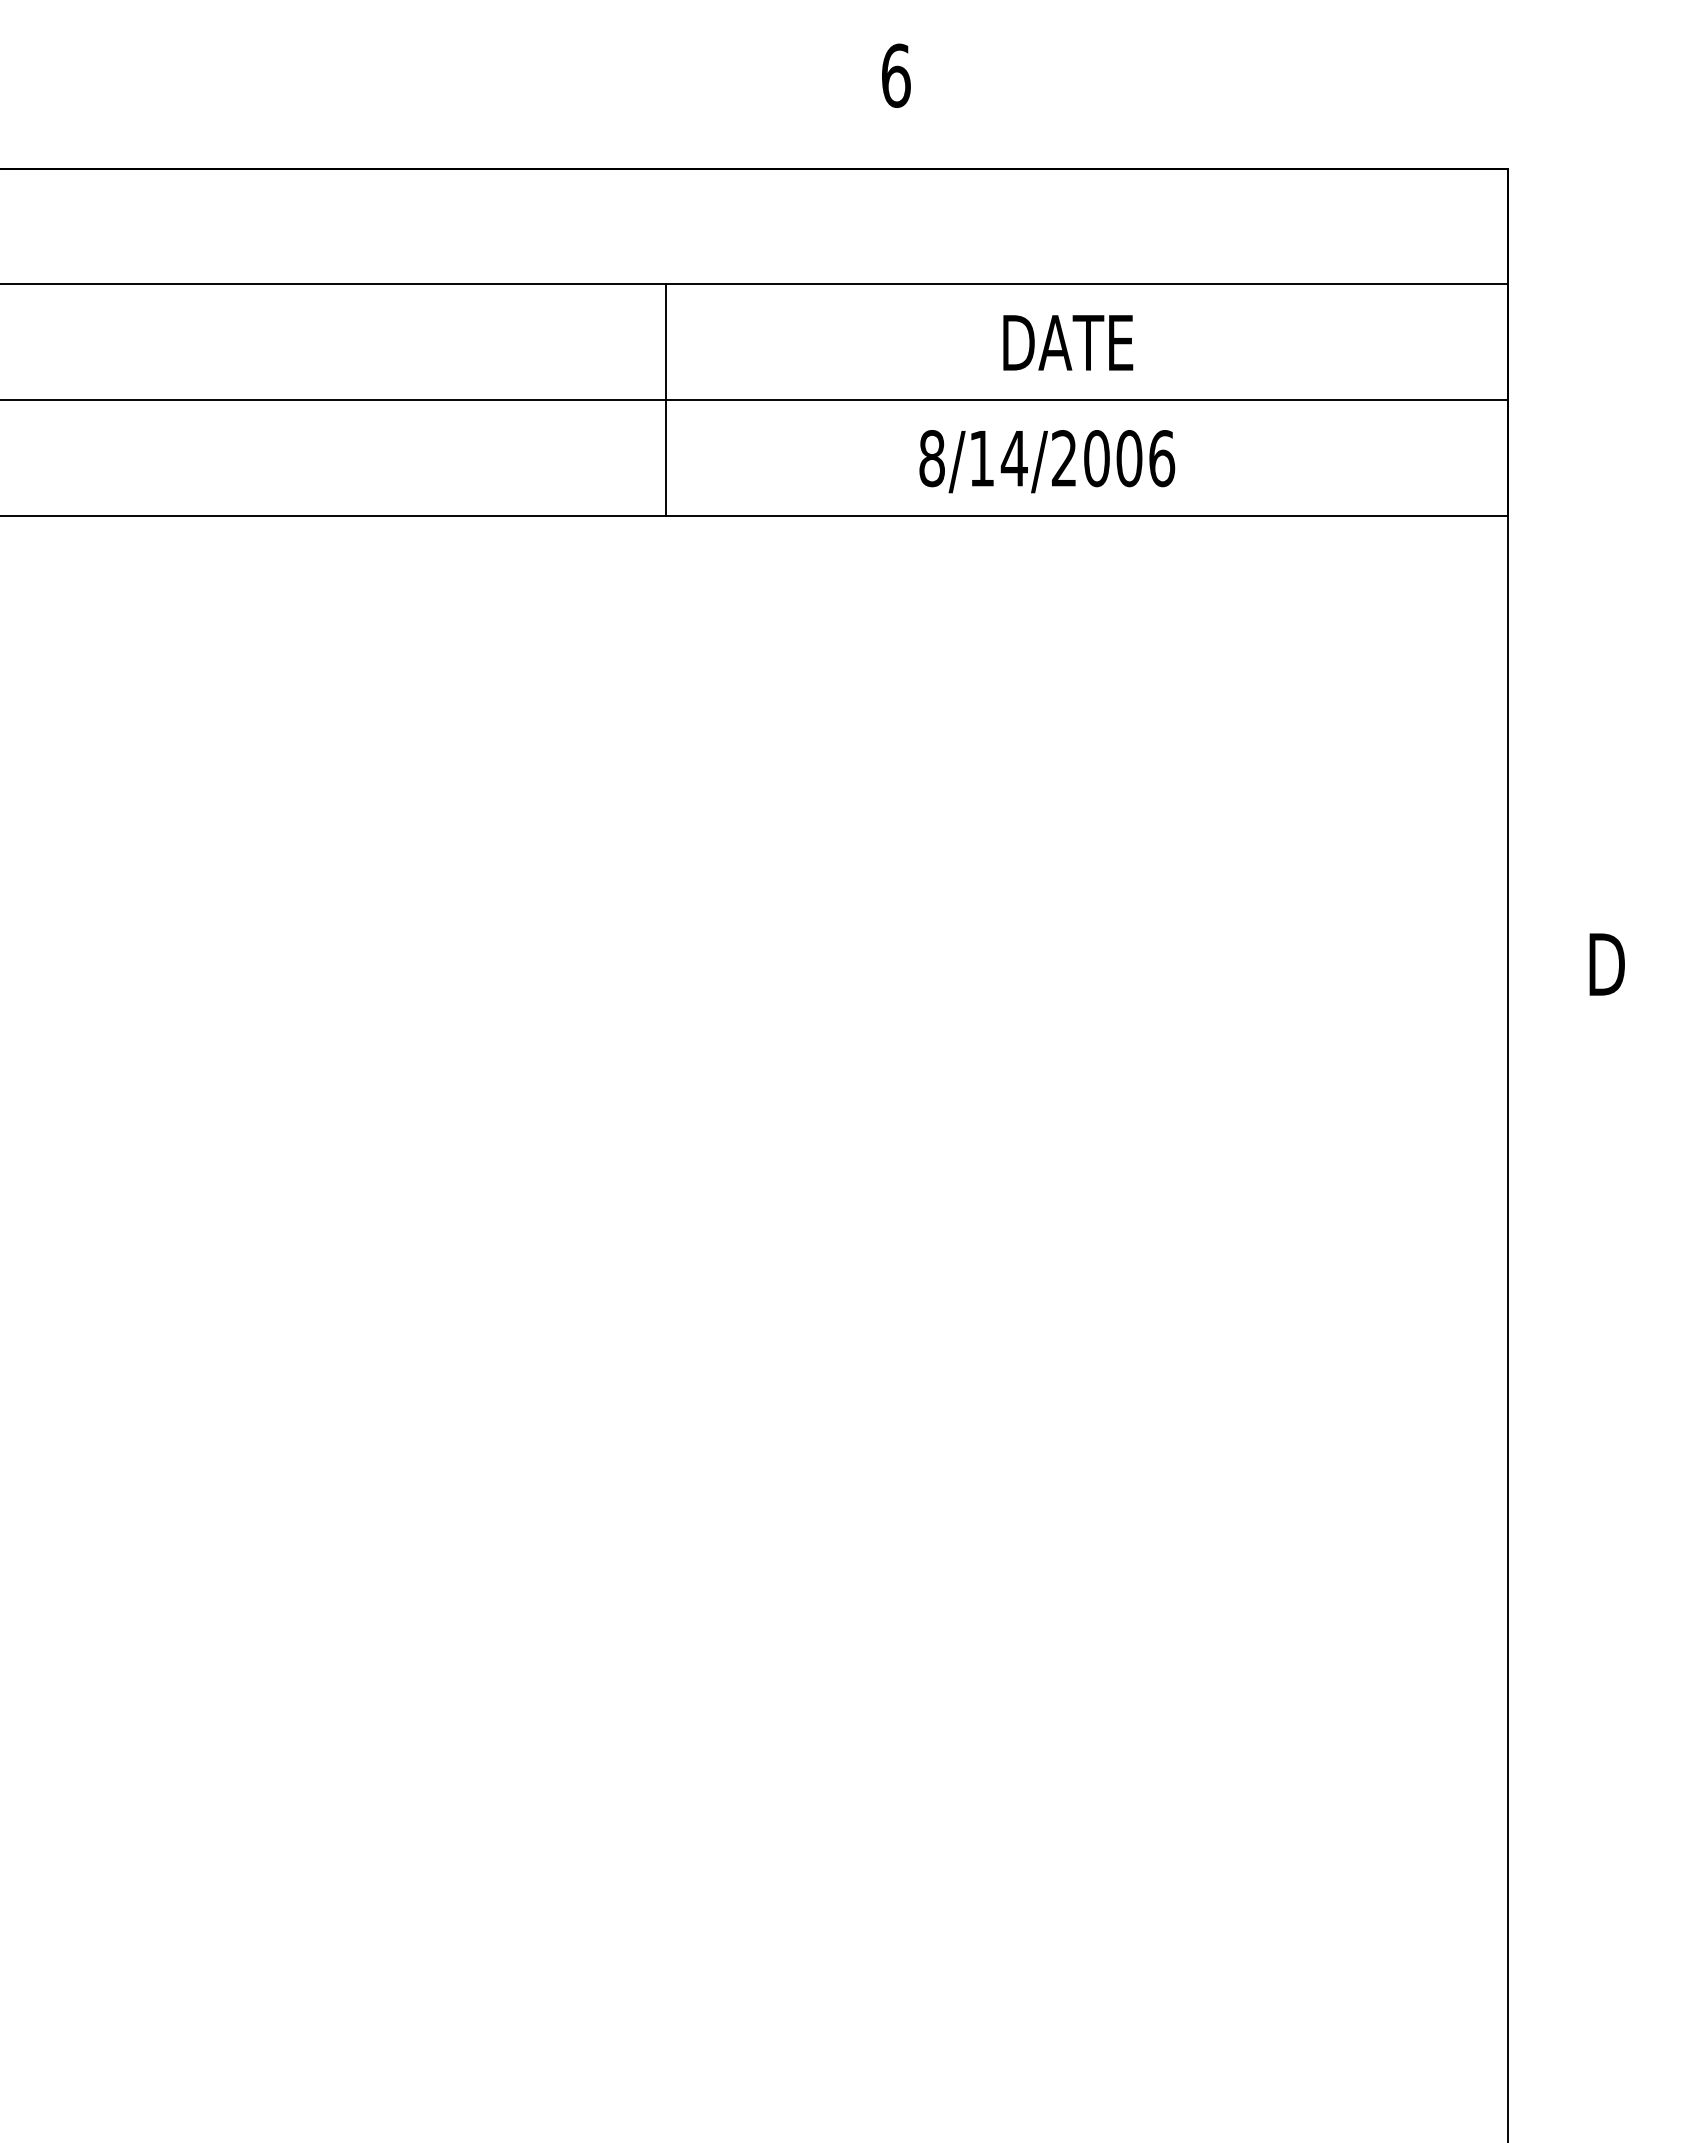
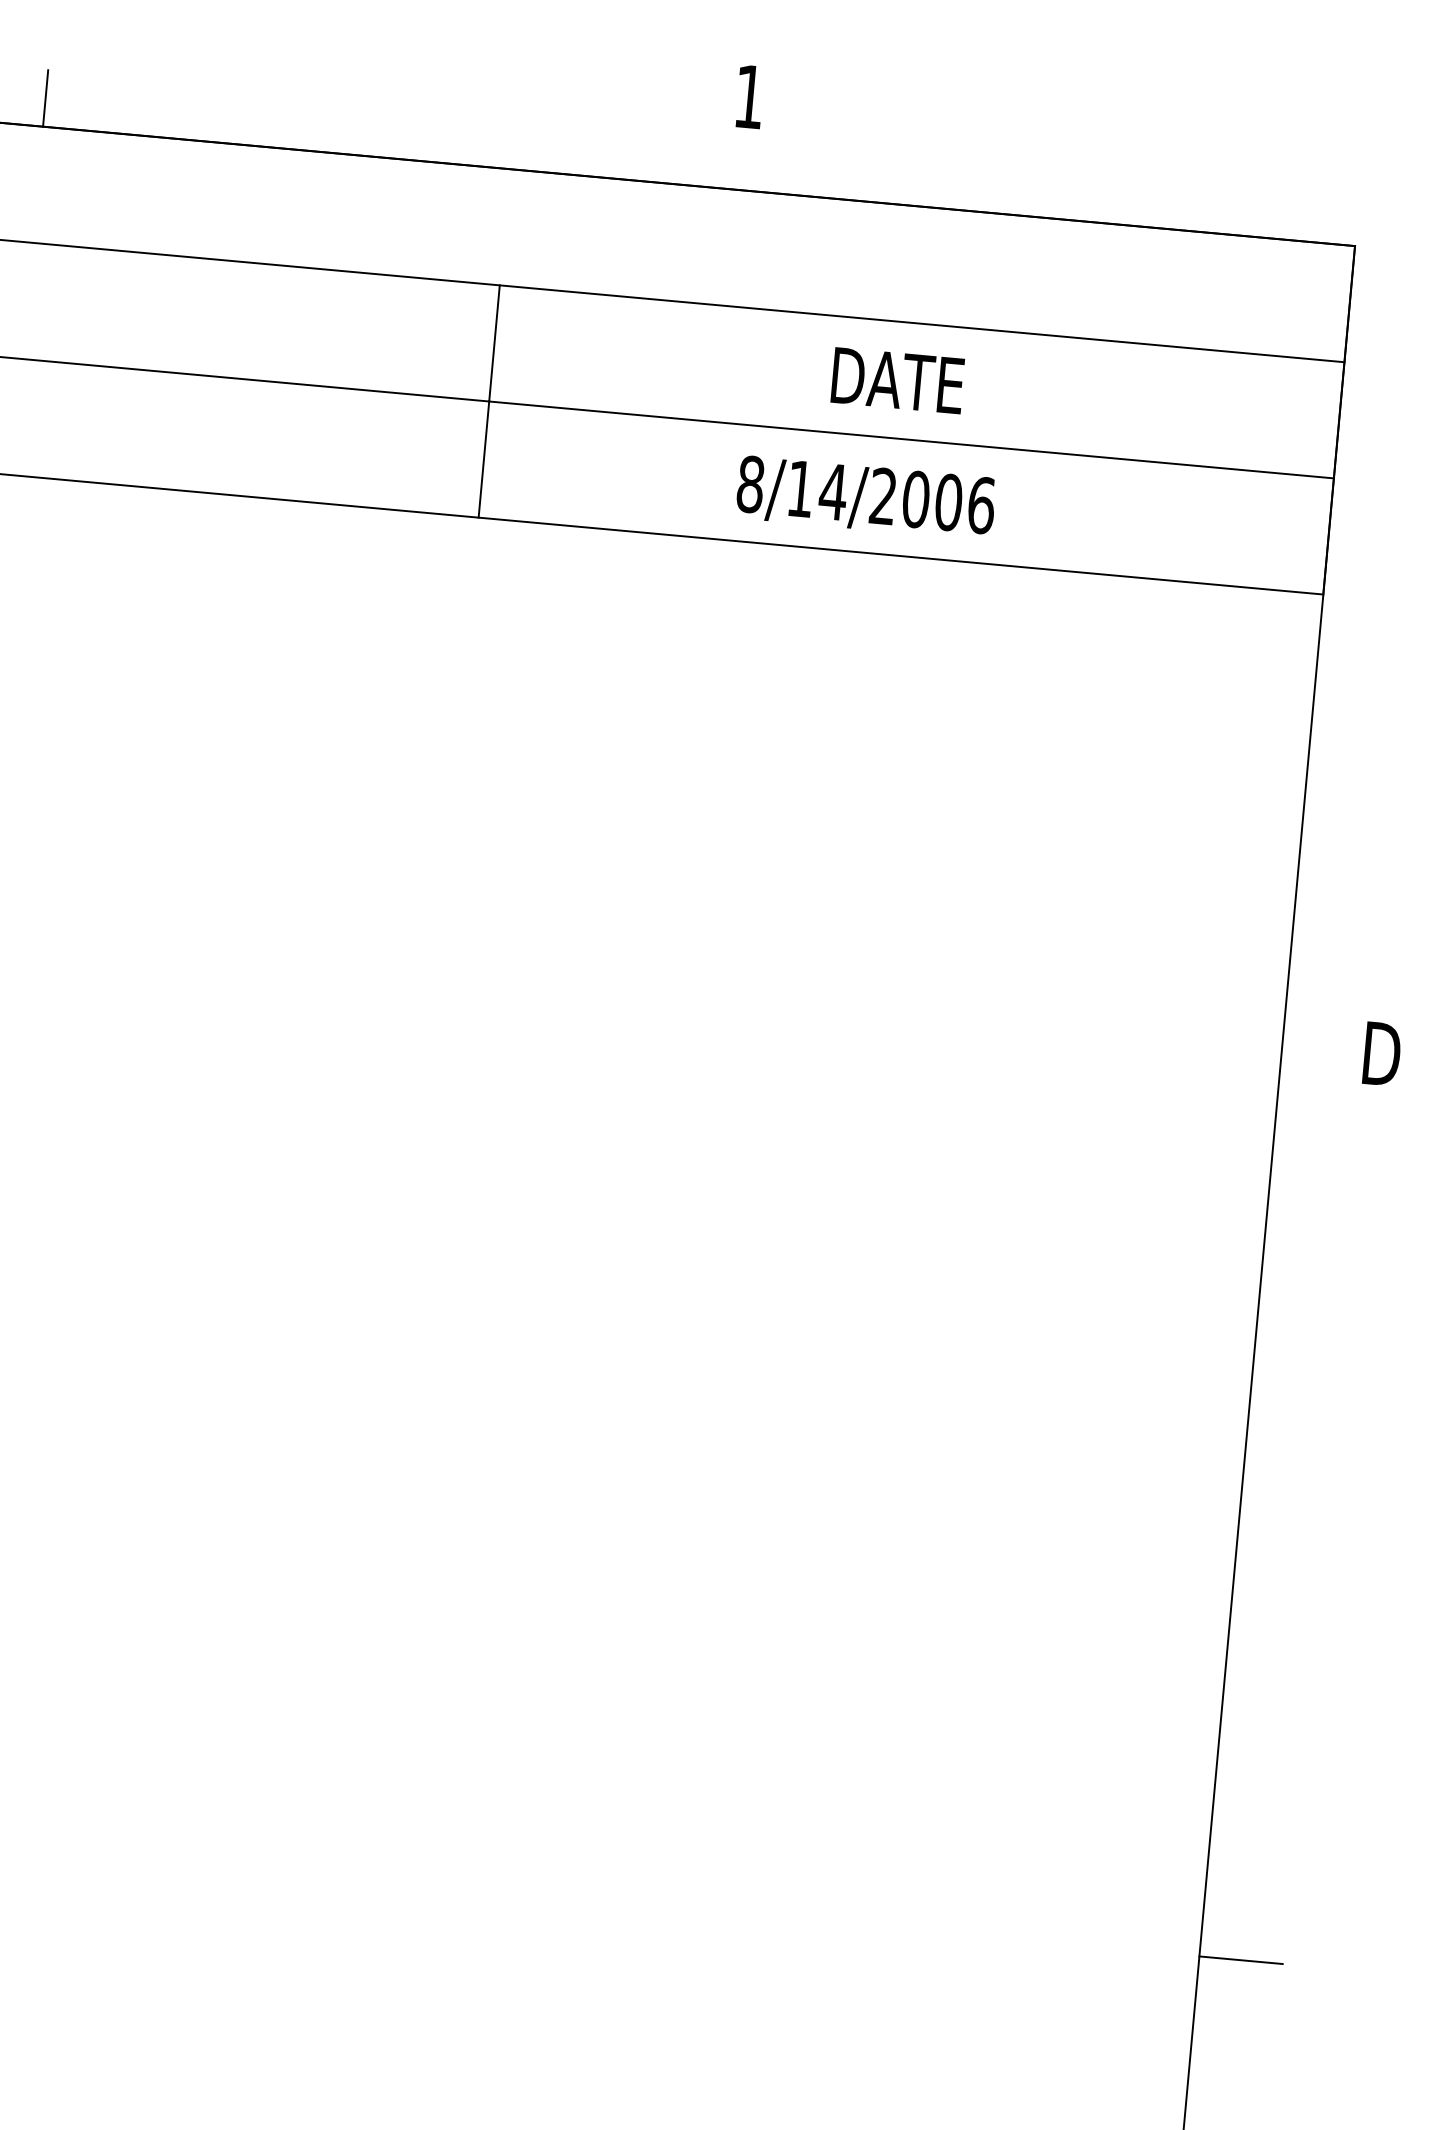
text: (896, 75) -> (749, 96), 6 -> 1
line: (200, 140) -> (45, 98), added
line: (1548, 1872) -> (1240, 1960), added

